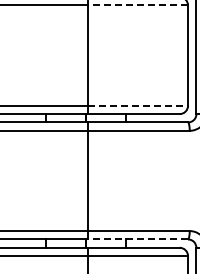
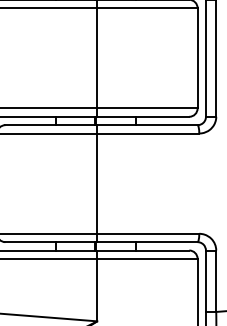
line: (136, 5) -> (146, 8), dashed -> solid
line: (137, 105) -> (147, 108), dashed -> solid
line: (136, 239) -> (146, 242), dashed -> solid

